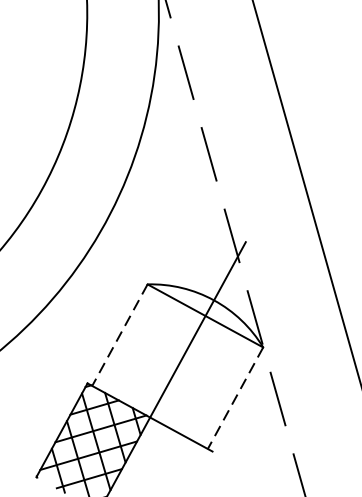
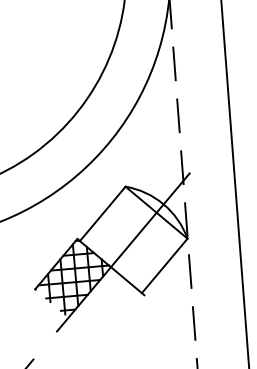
line: (119, 334) -> (102, 213), dashed -> solid
line: (235, 397) -> (164, 265), dashed -> solid

